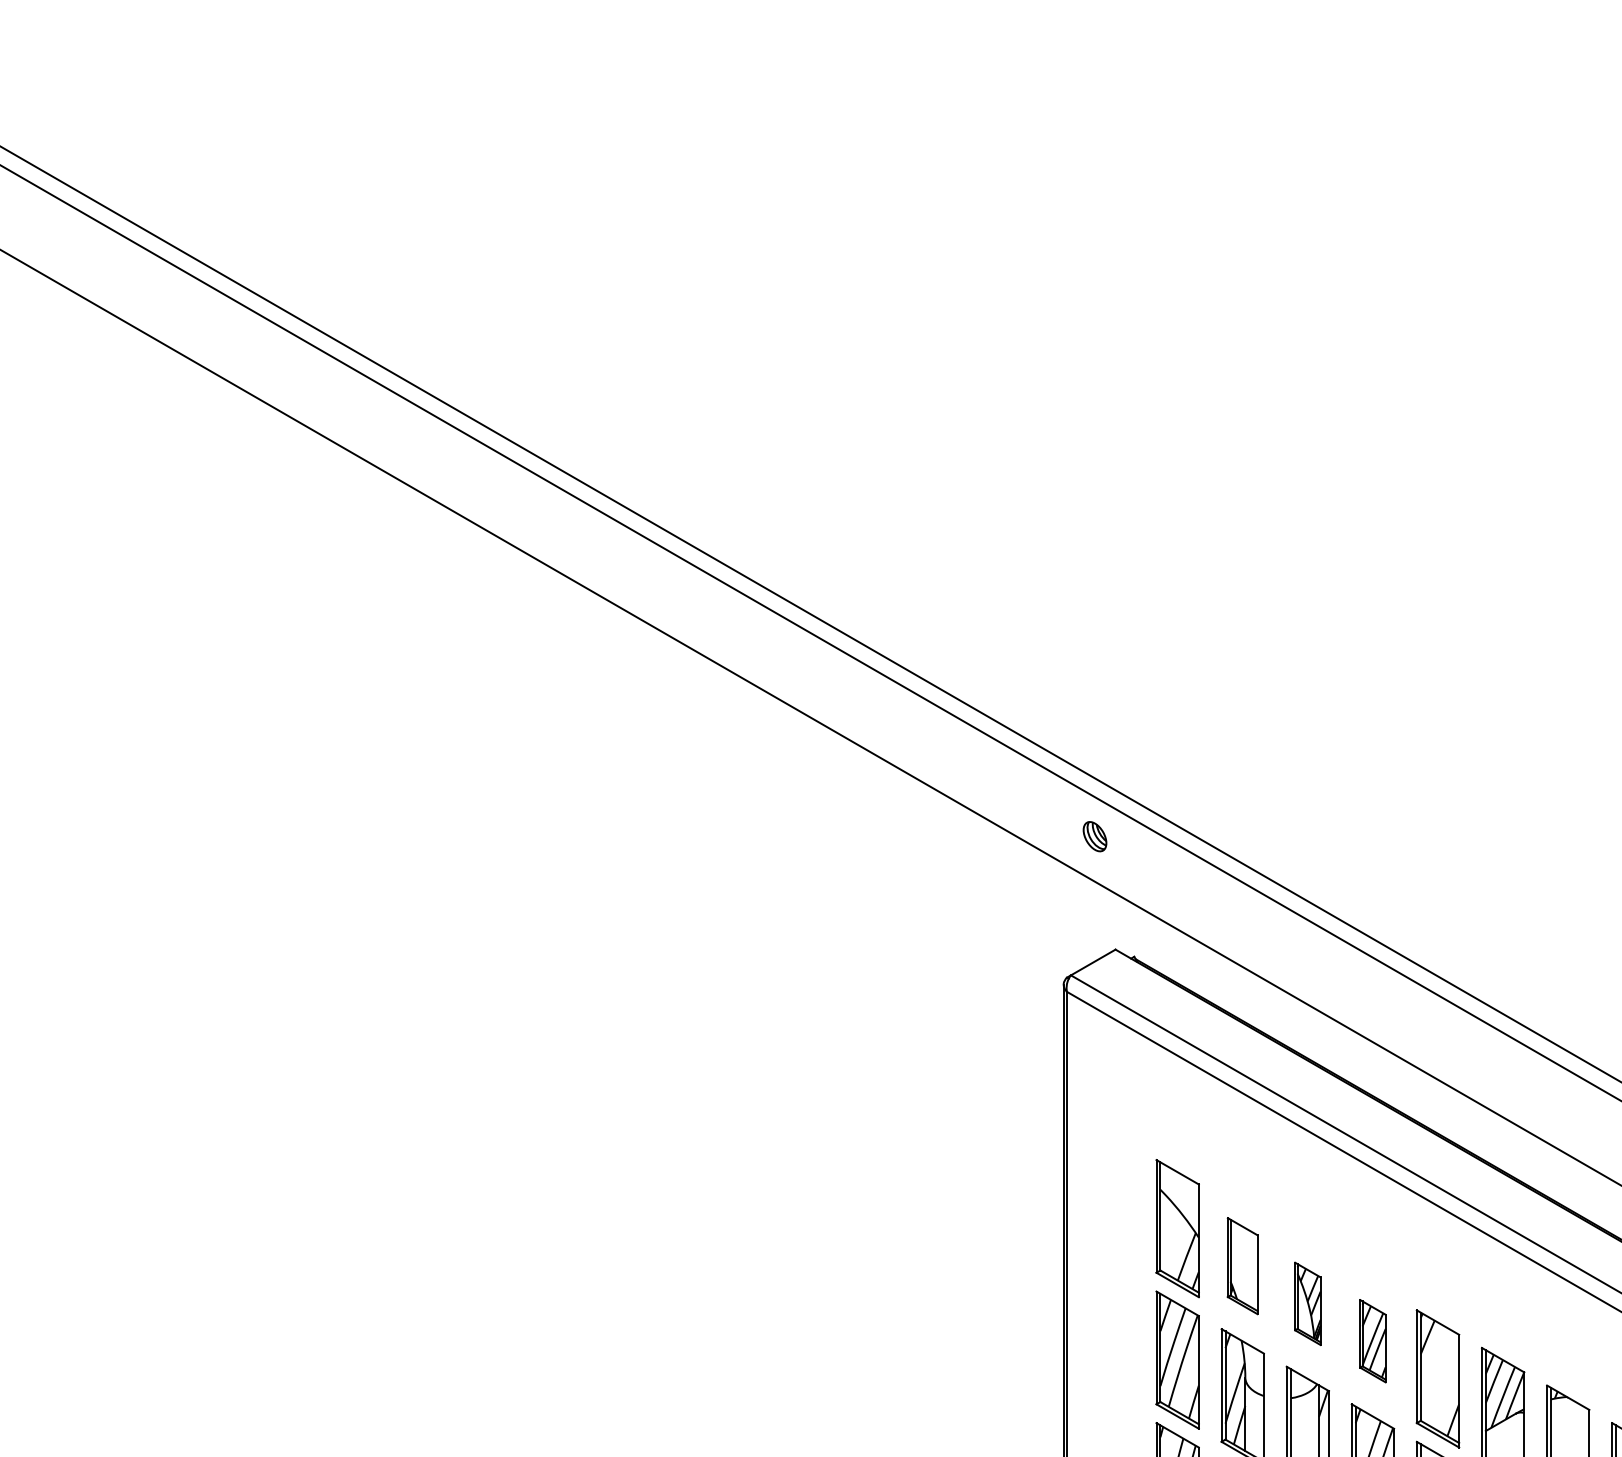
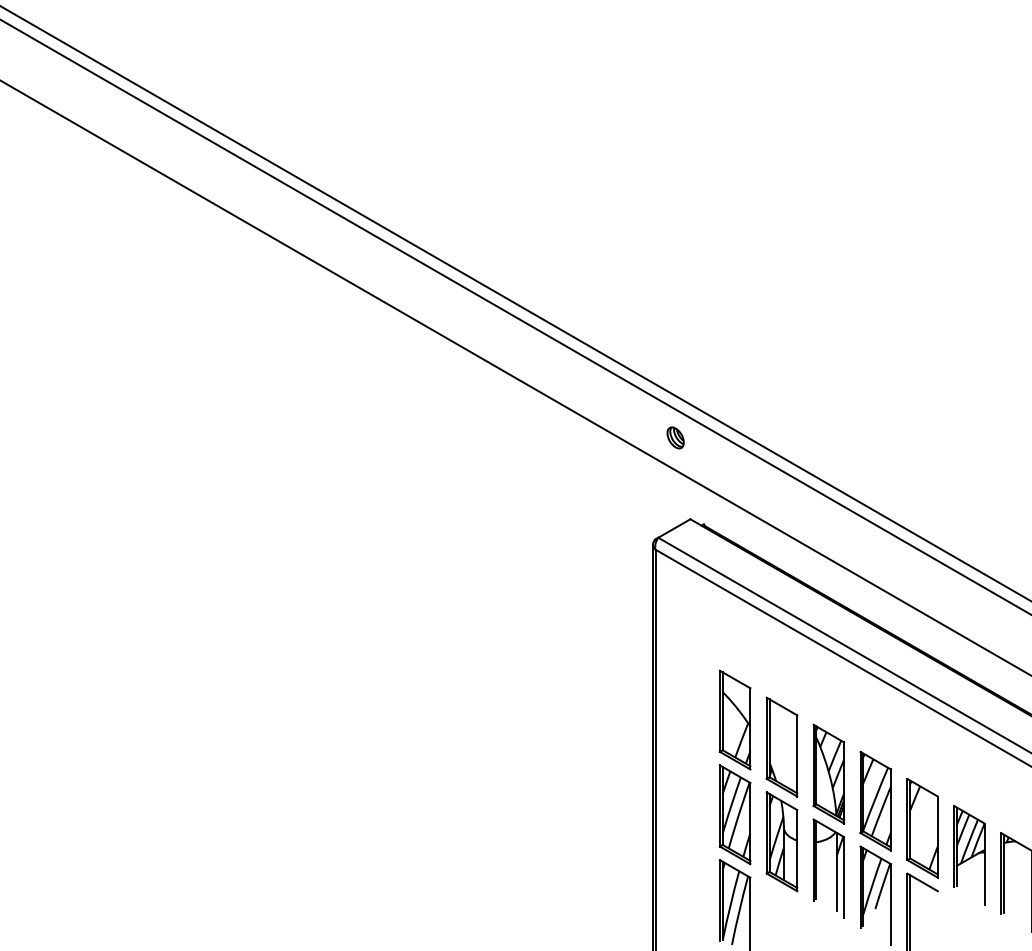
part: (1242, 1265) -> (781, 746), size x1.43
part: (1307, 1303) -> (828, 773), size x1.67
part: (1372, 1340) -> (875, 800), size x1.67

